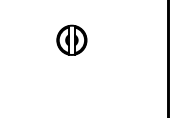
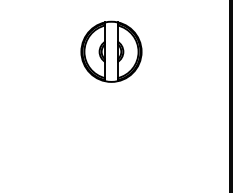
part: (71, 40) -> (111, 51), size x1.67

